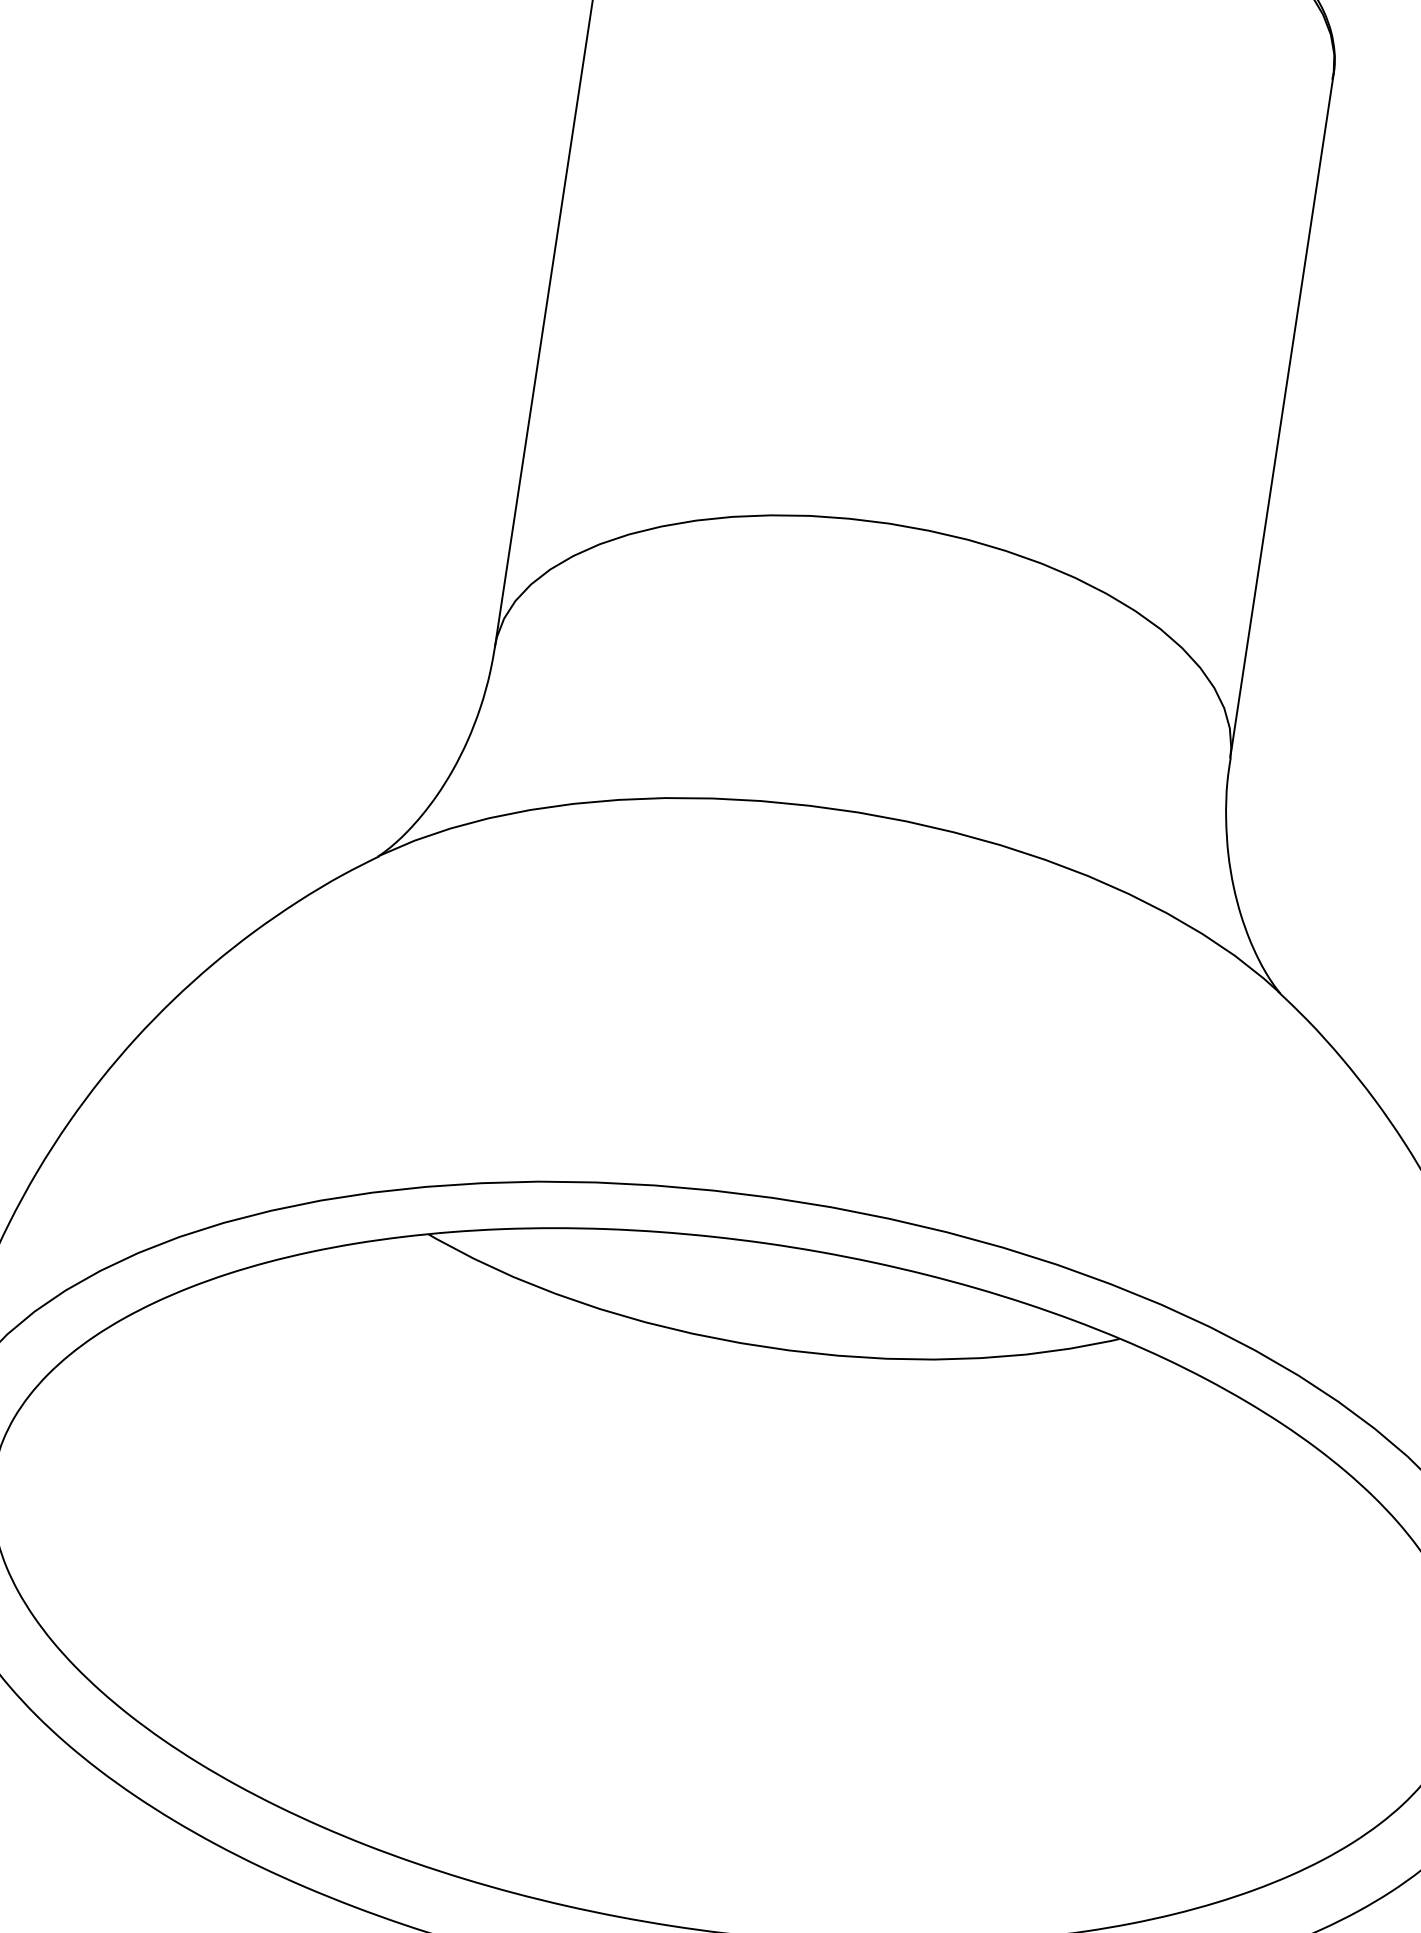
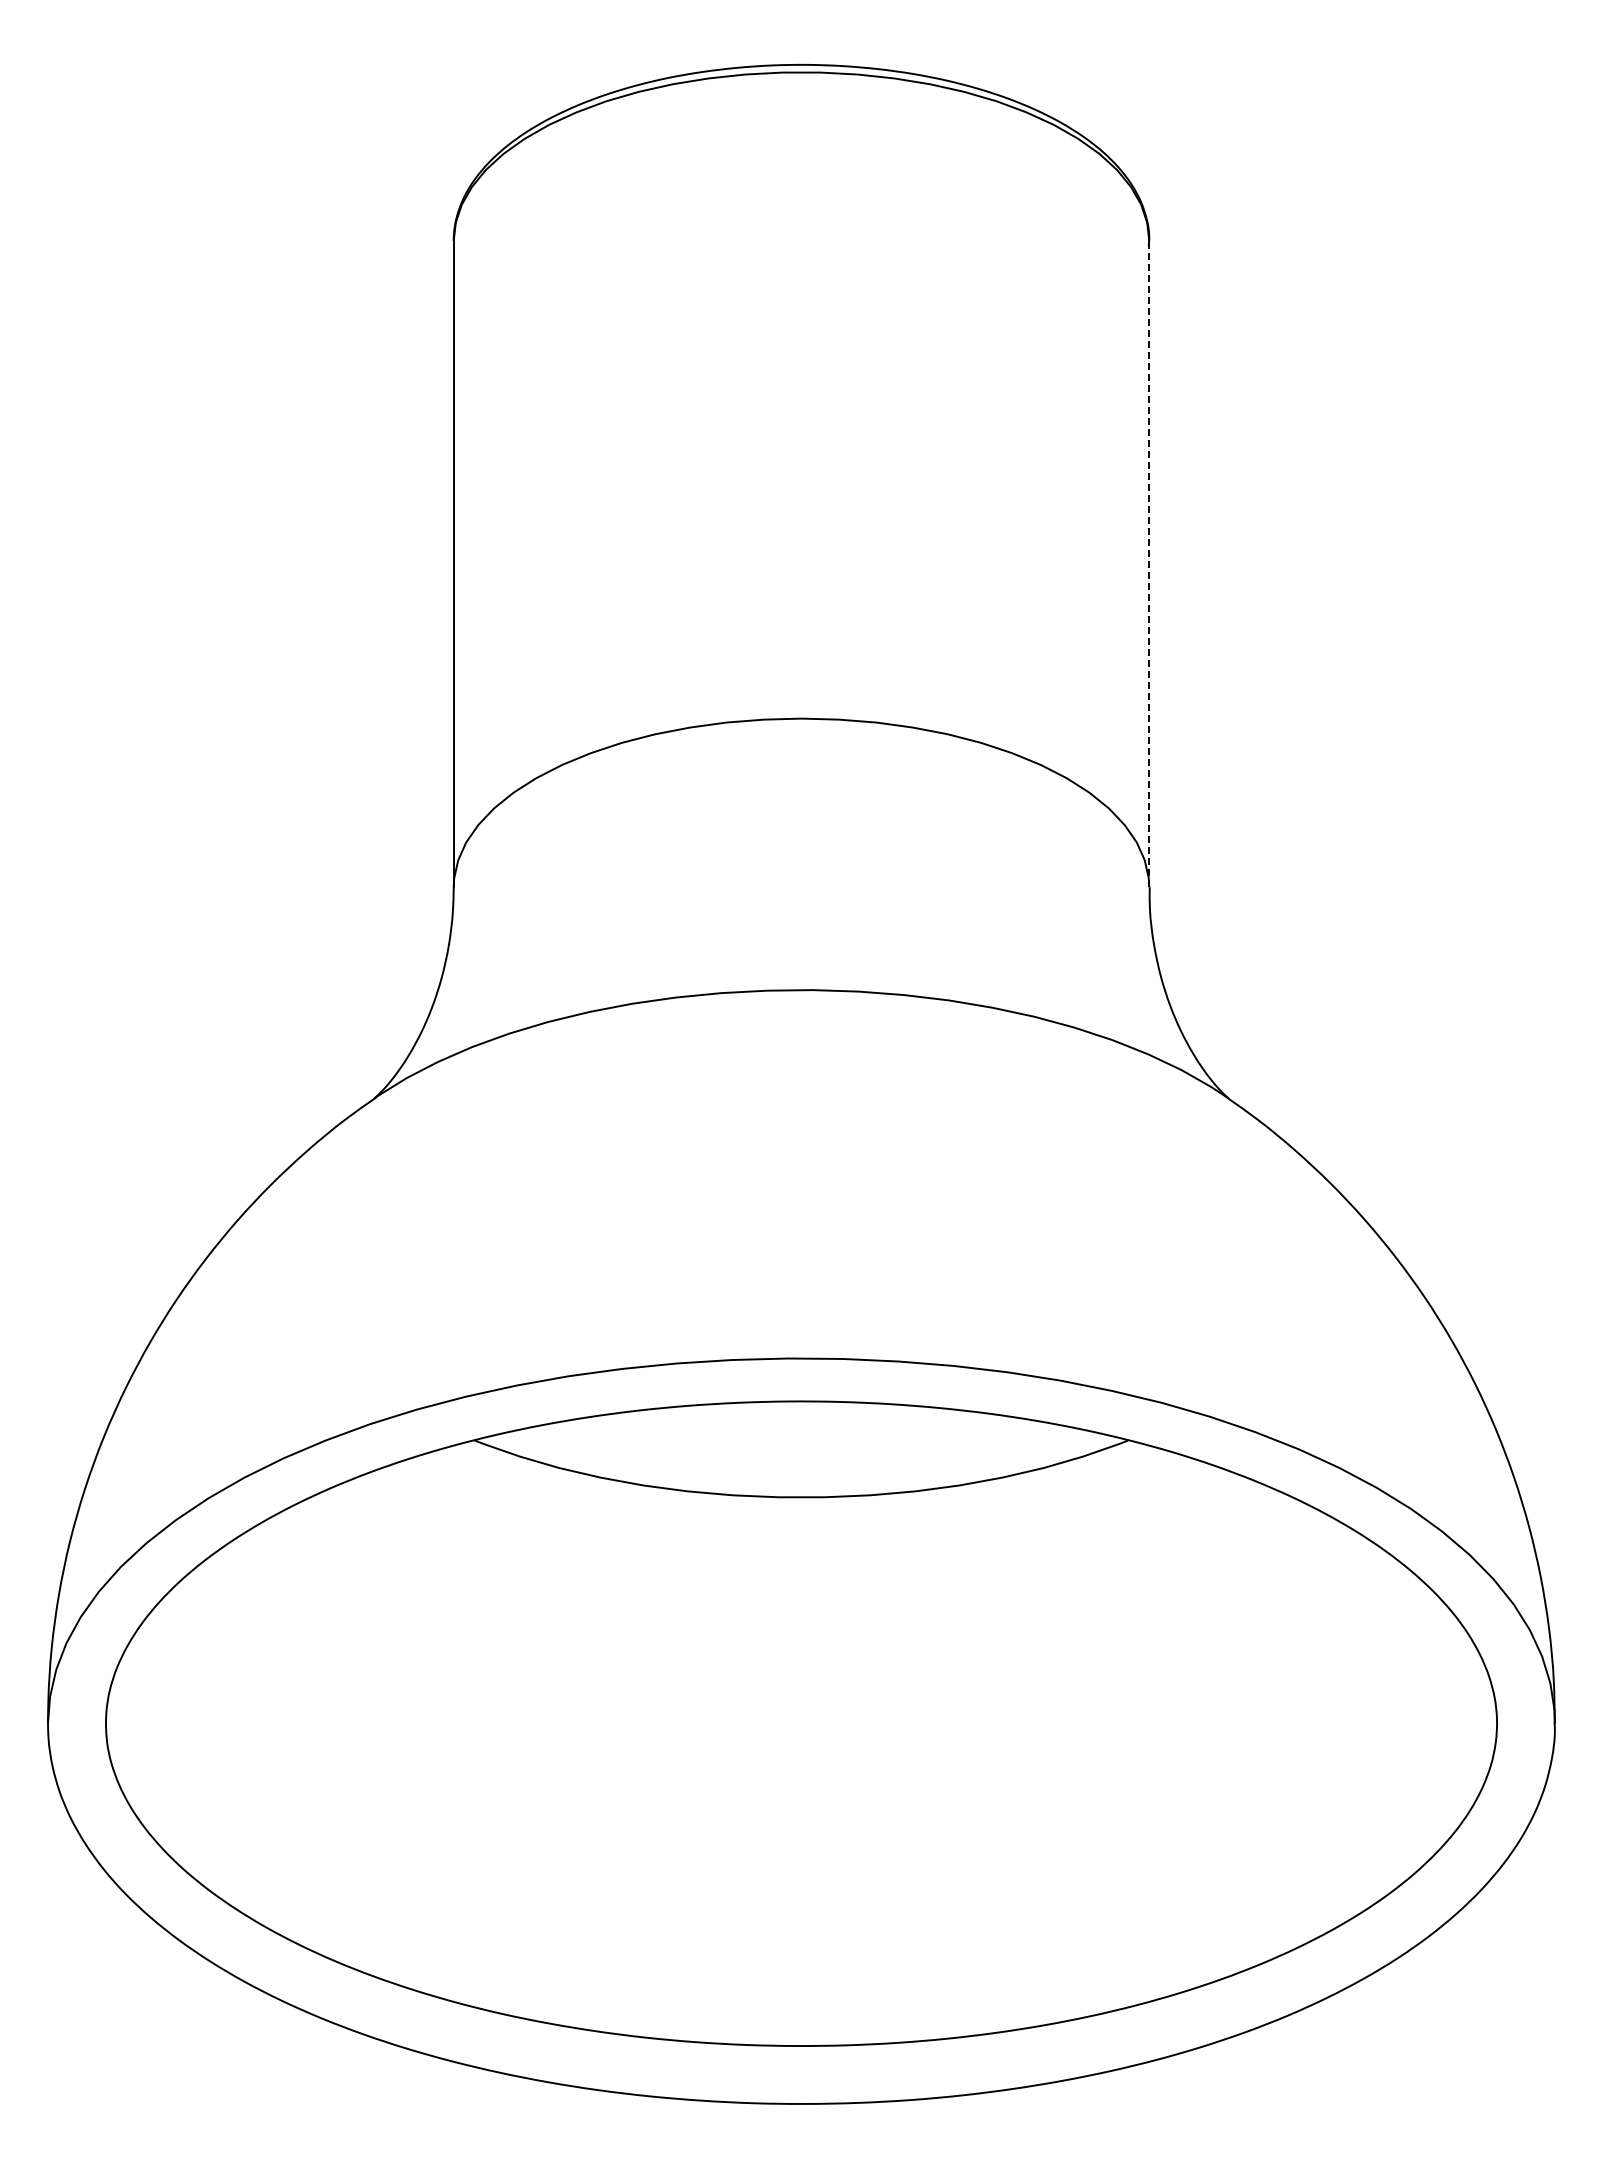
line: (1282, 415) -> (1149, 563), solid -> dashed

